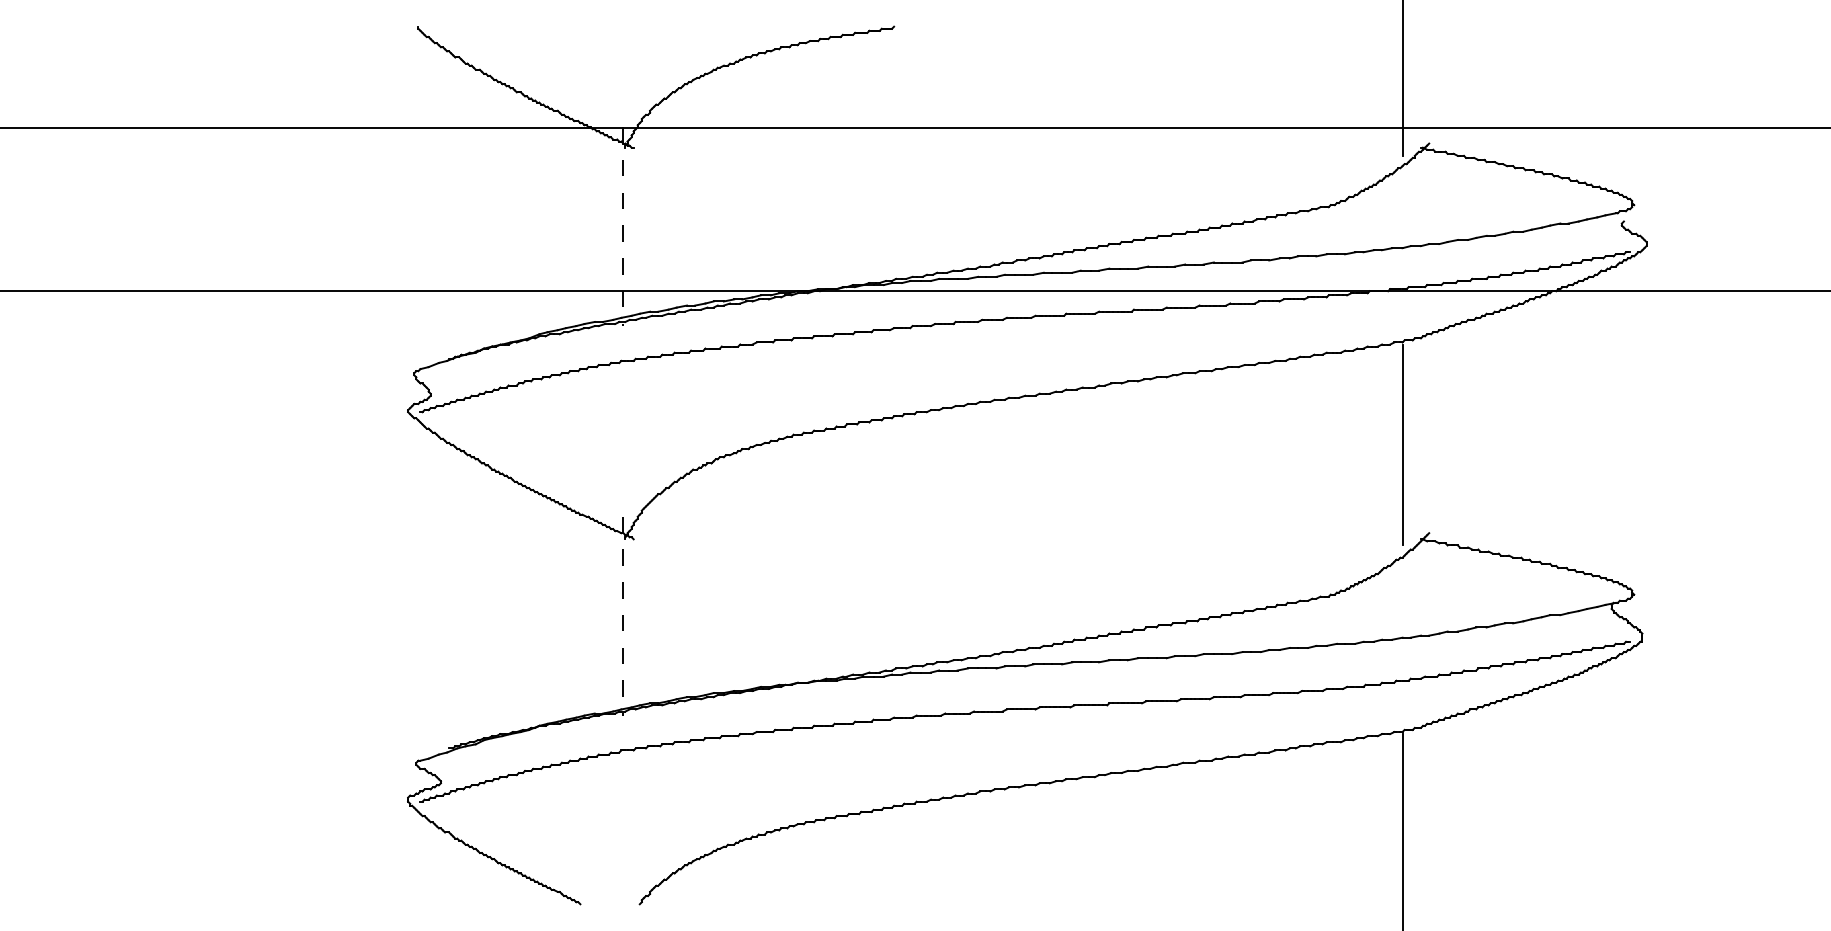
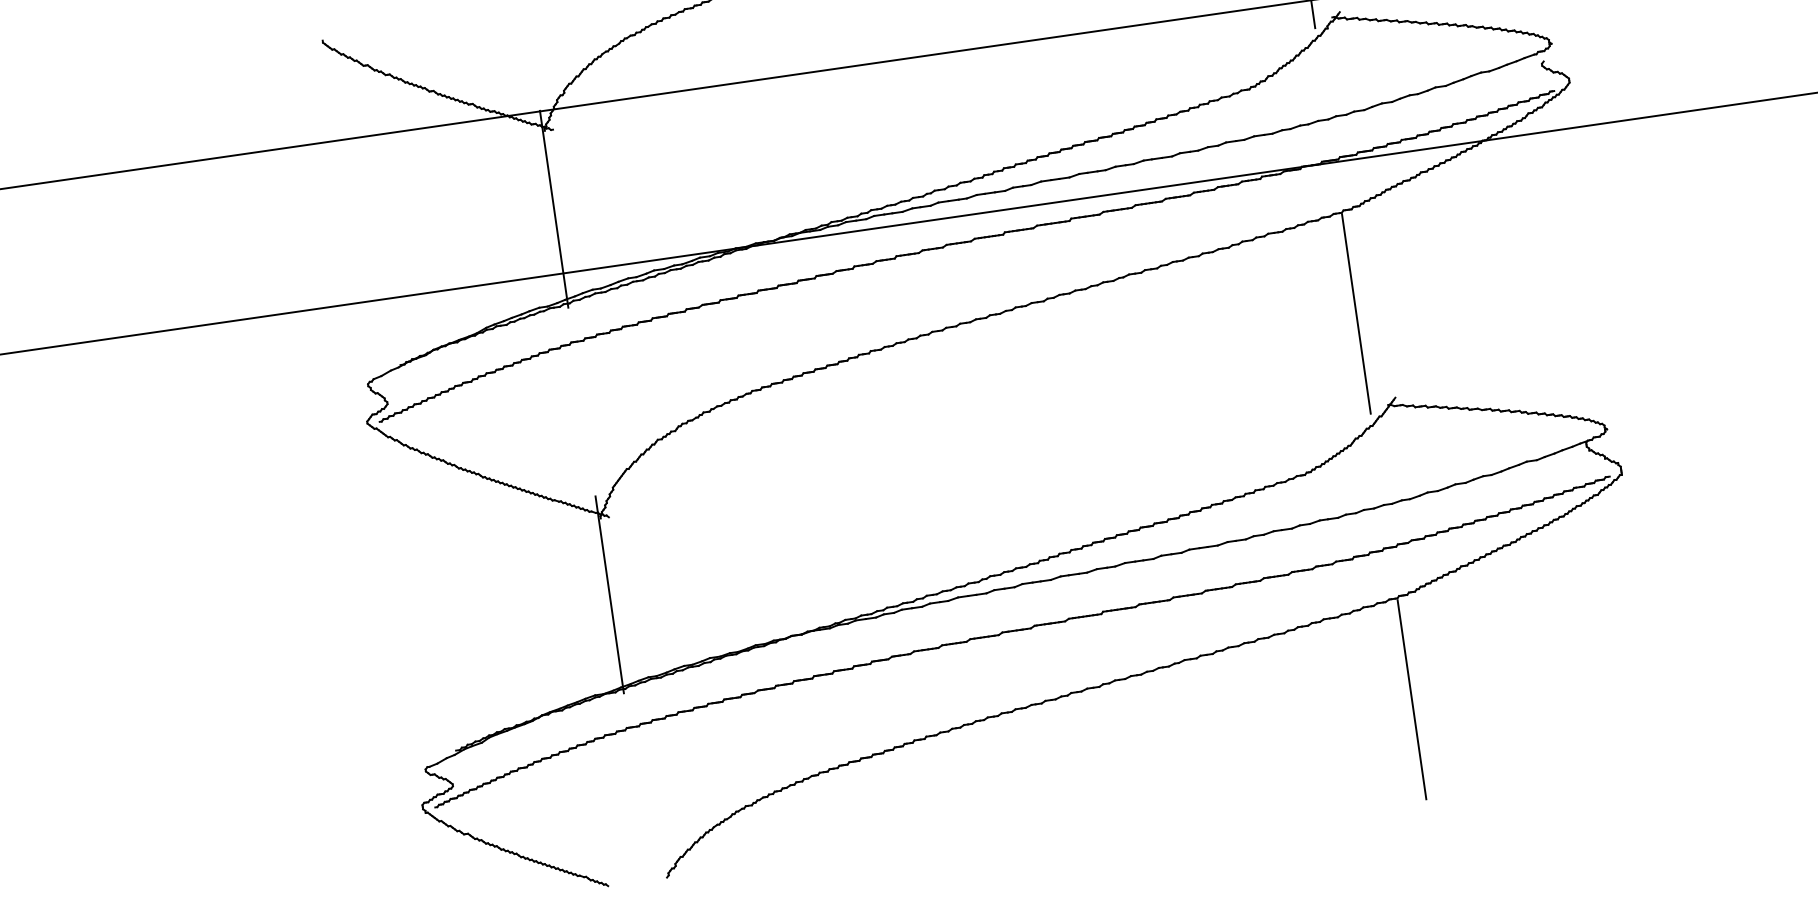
line: (623, 227) -> (554, 210), dashed -> solid
line: (623, 616) -> (609, 595), dashed -> solid

